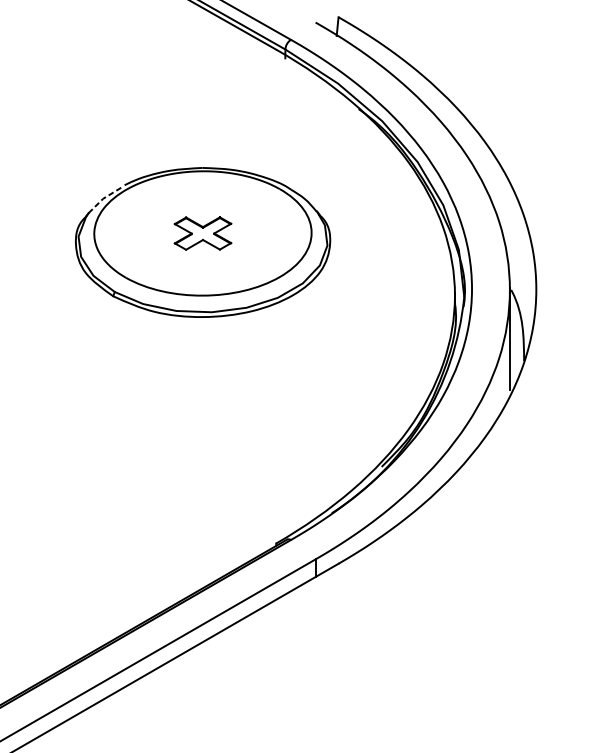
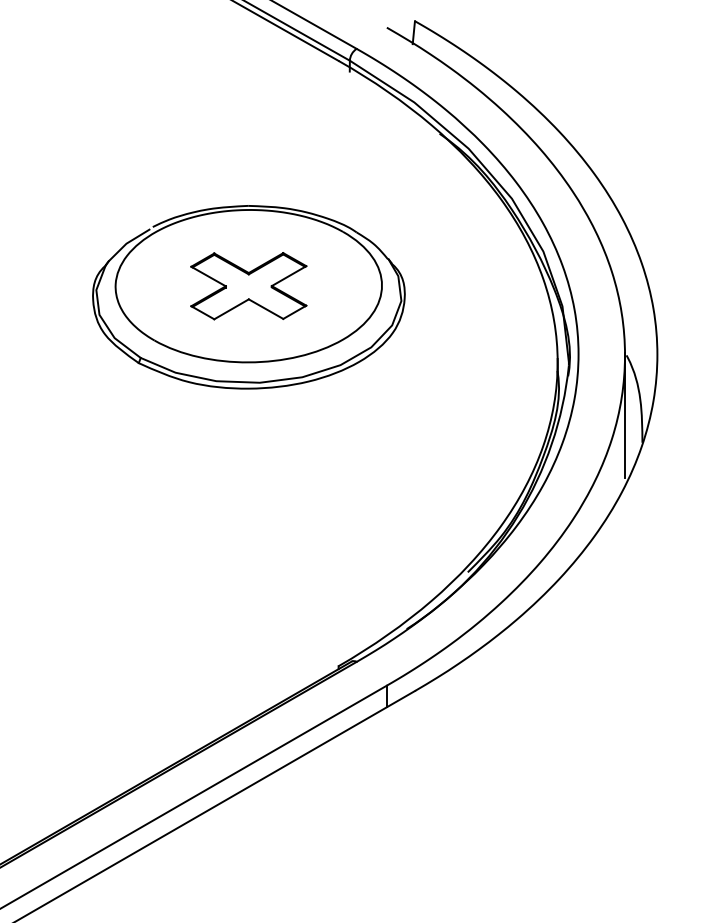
line: (103, 198) -> (127, 243), dashed -> solid
part: (202, 233) -> (248, 286), size x1.67

